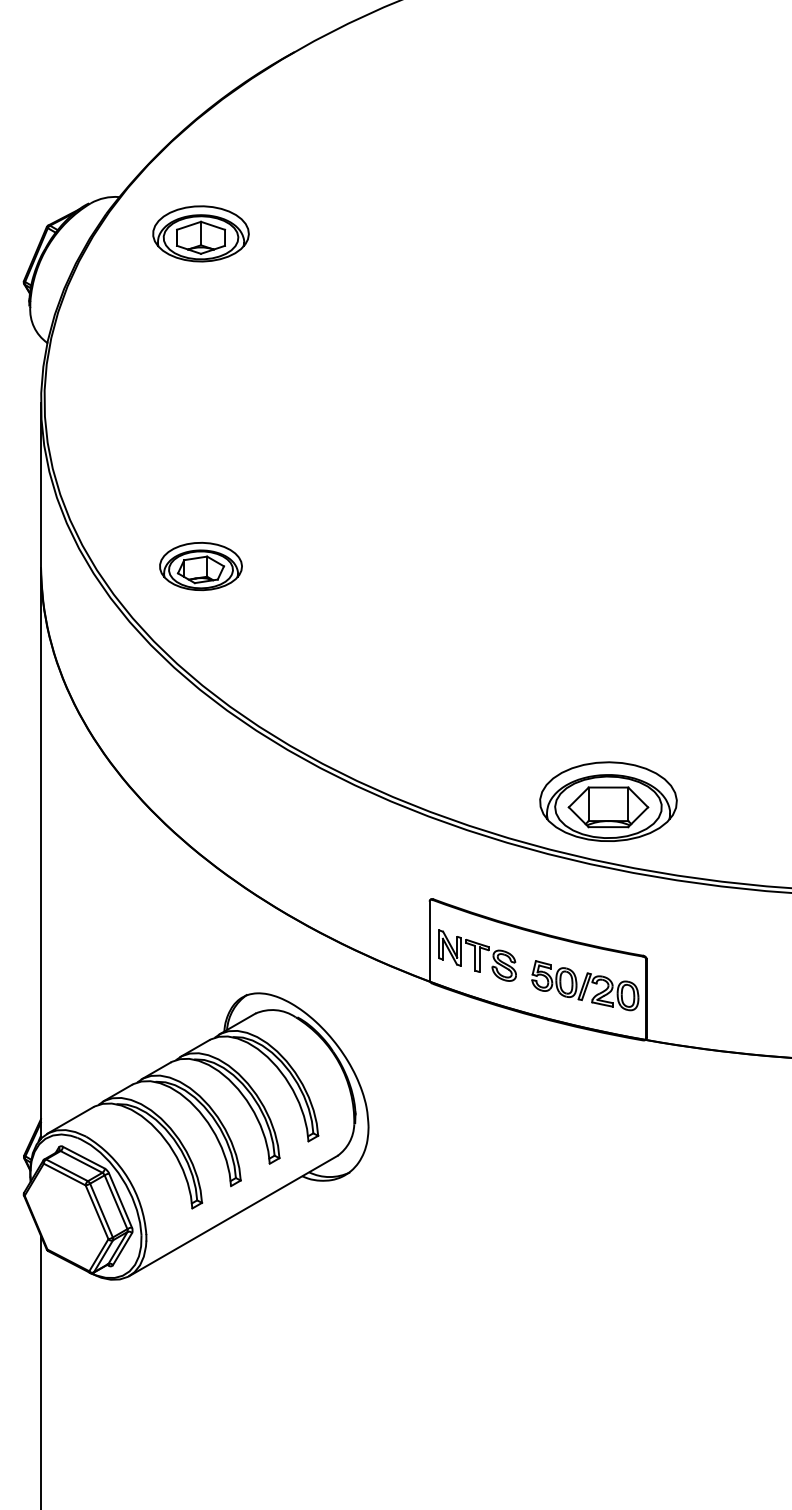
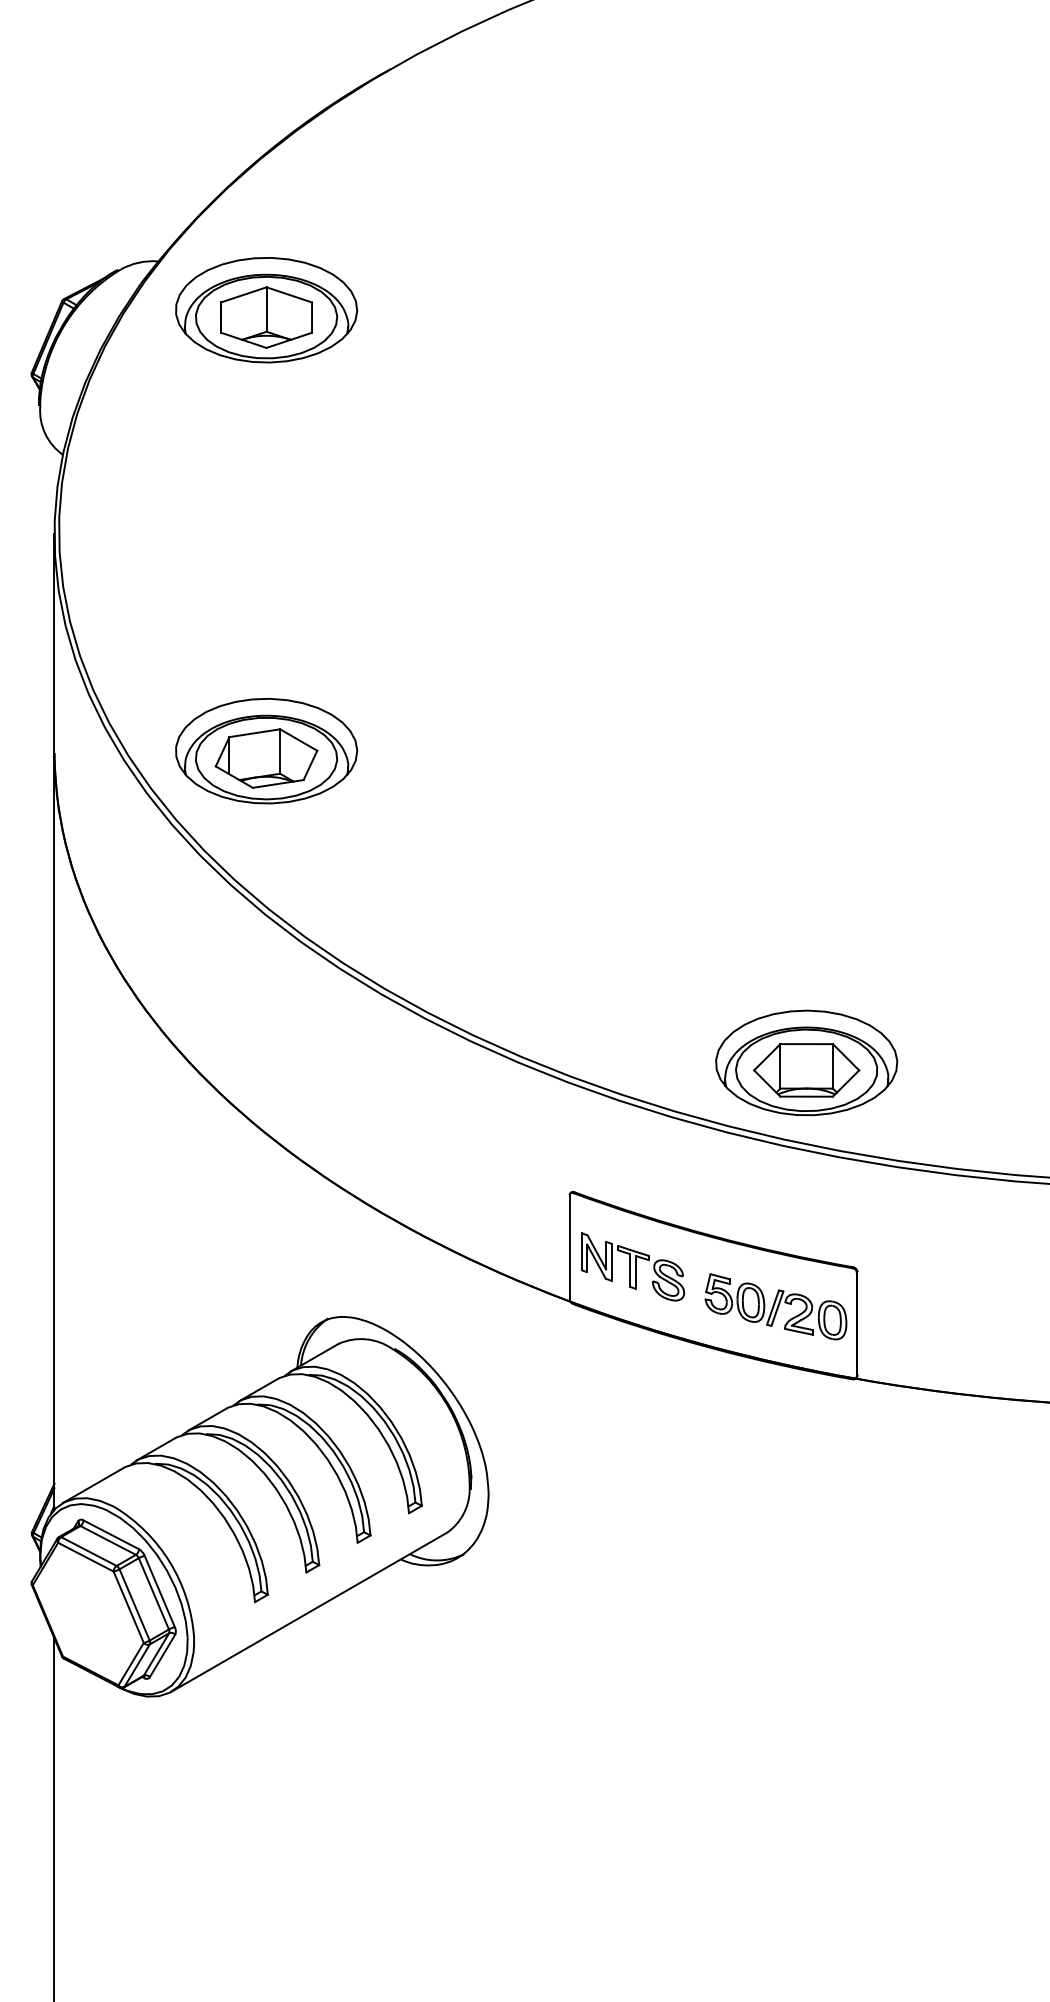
part: (200, 233) -> (265, 309), size x1.43
part: (200, 566) -> (265, 751), size x1.67

